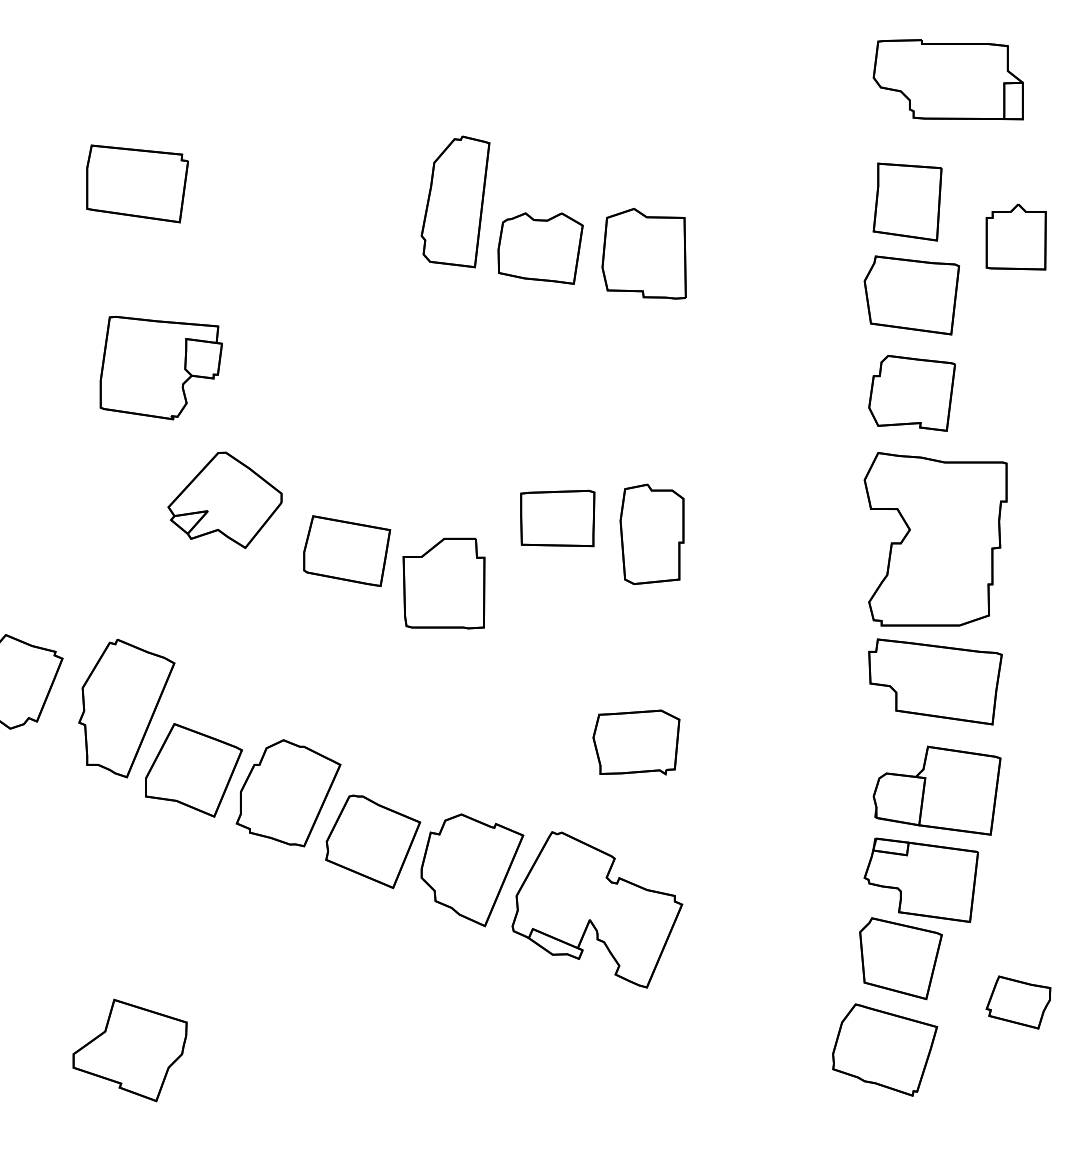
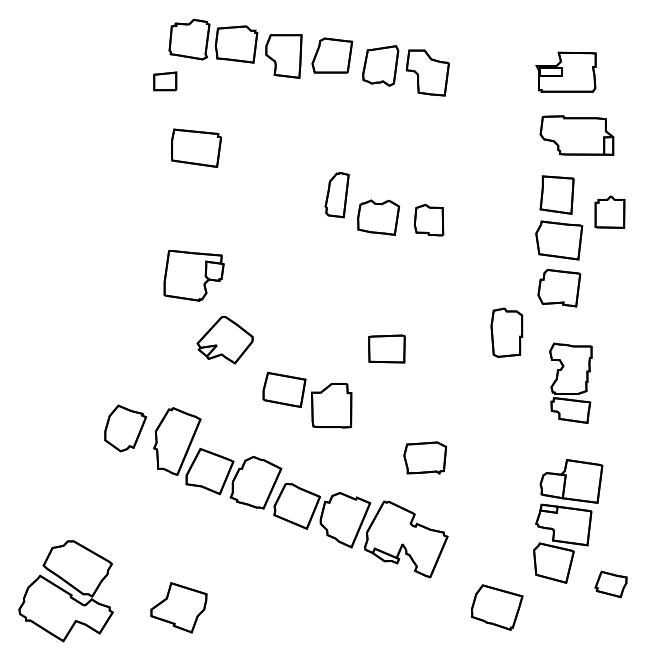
part: (137, 182) -> (196, 147), moved
part: (454, 200) -> (336, 194), size x0.7
part: (643, 252) -> (428, 219), size x0.7
part: (651, 533) -> (506, 332), moved
part: (394, 570) -> (307, 399), moved
part: (935, 589) -> (570, 383), size x0.6
part: (885, 1049) -> (497, 607), moved

